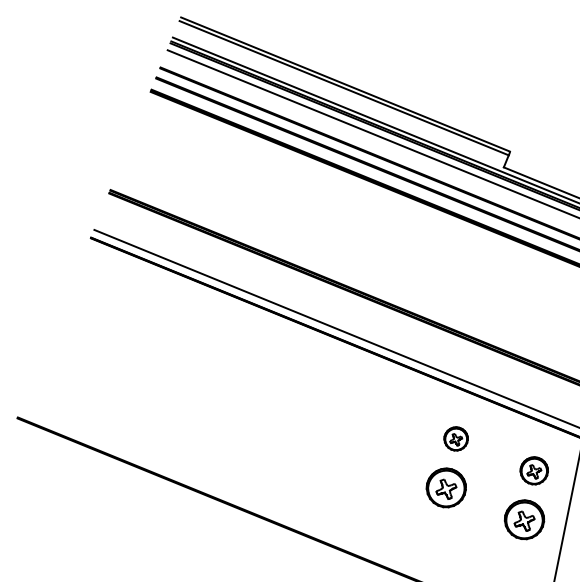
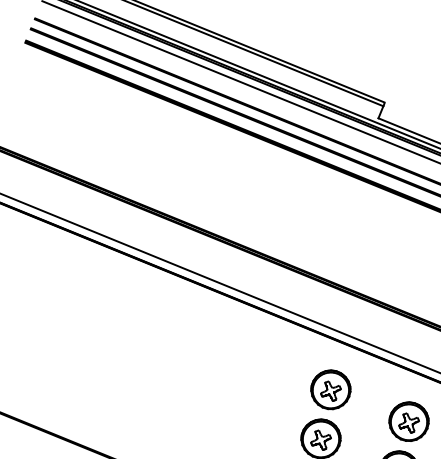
part: (455, 438) -> (330, 389), size x1.67
part: (533, 470) -> (408, 421), size x1.43

